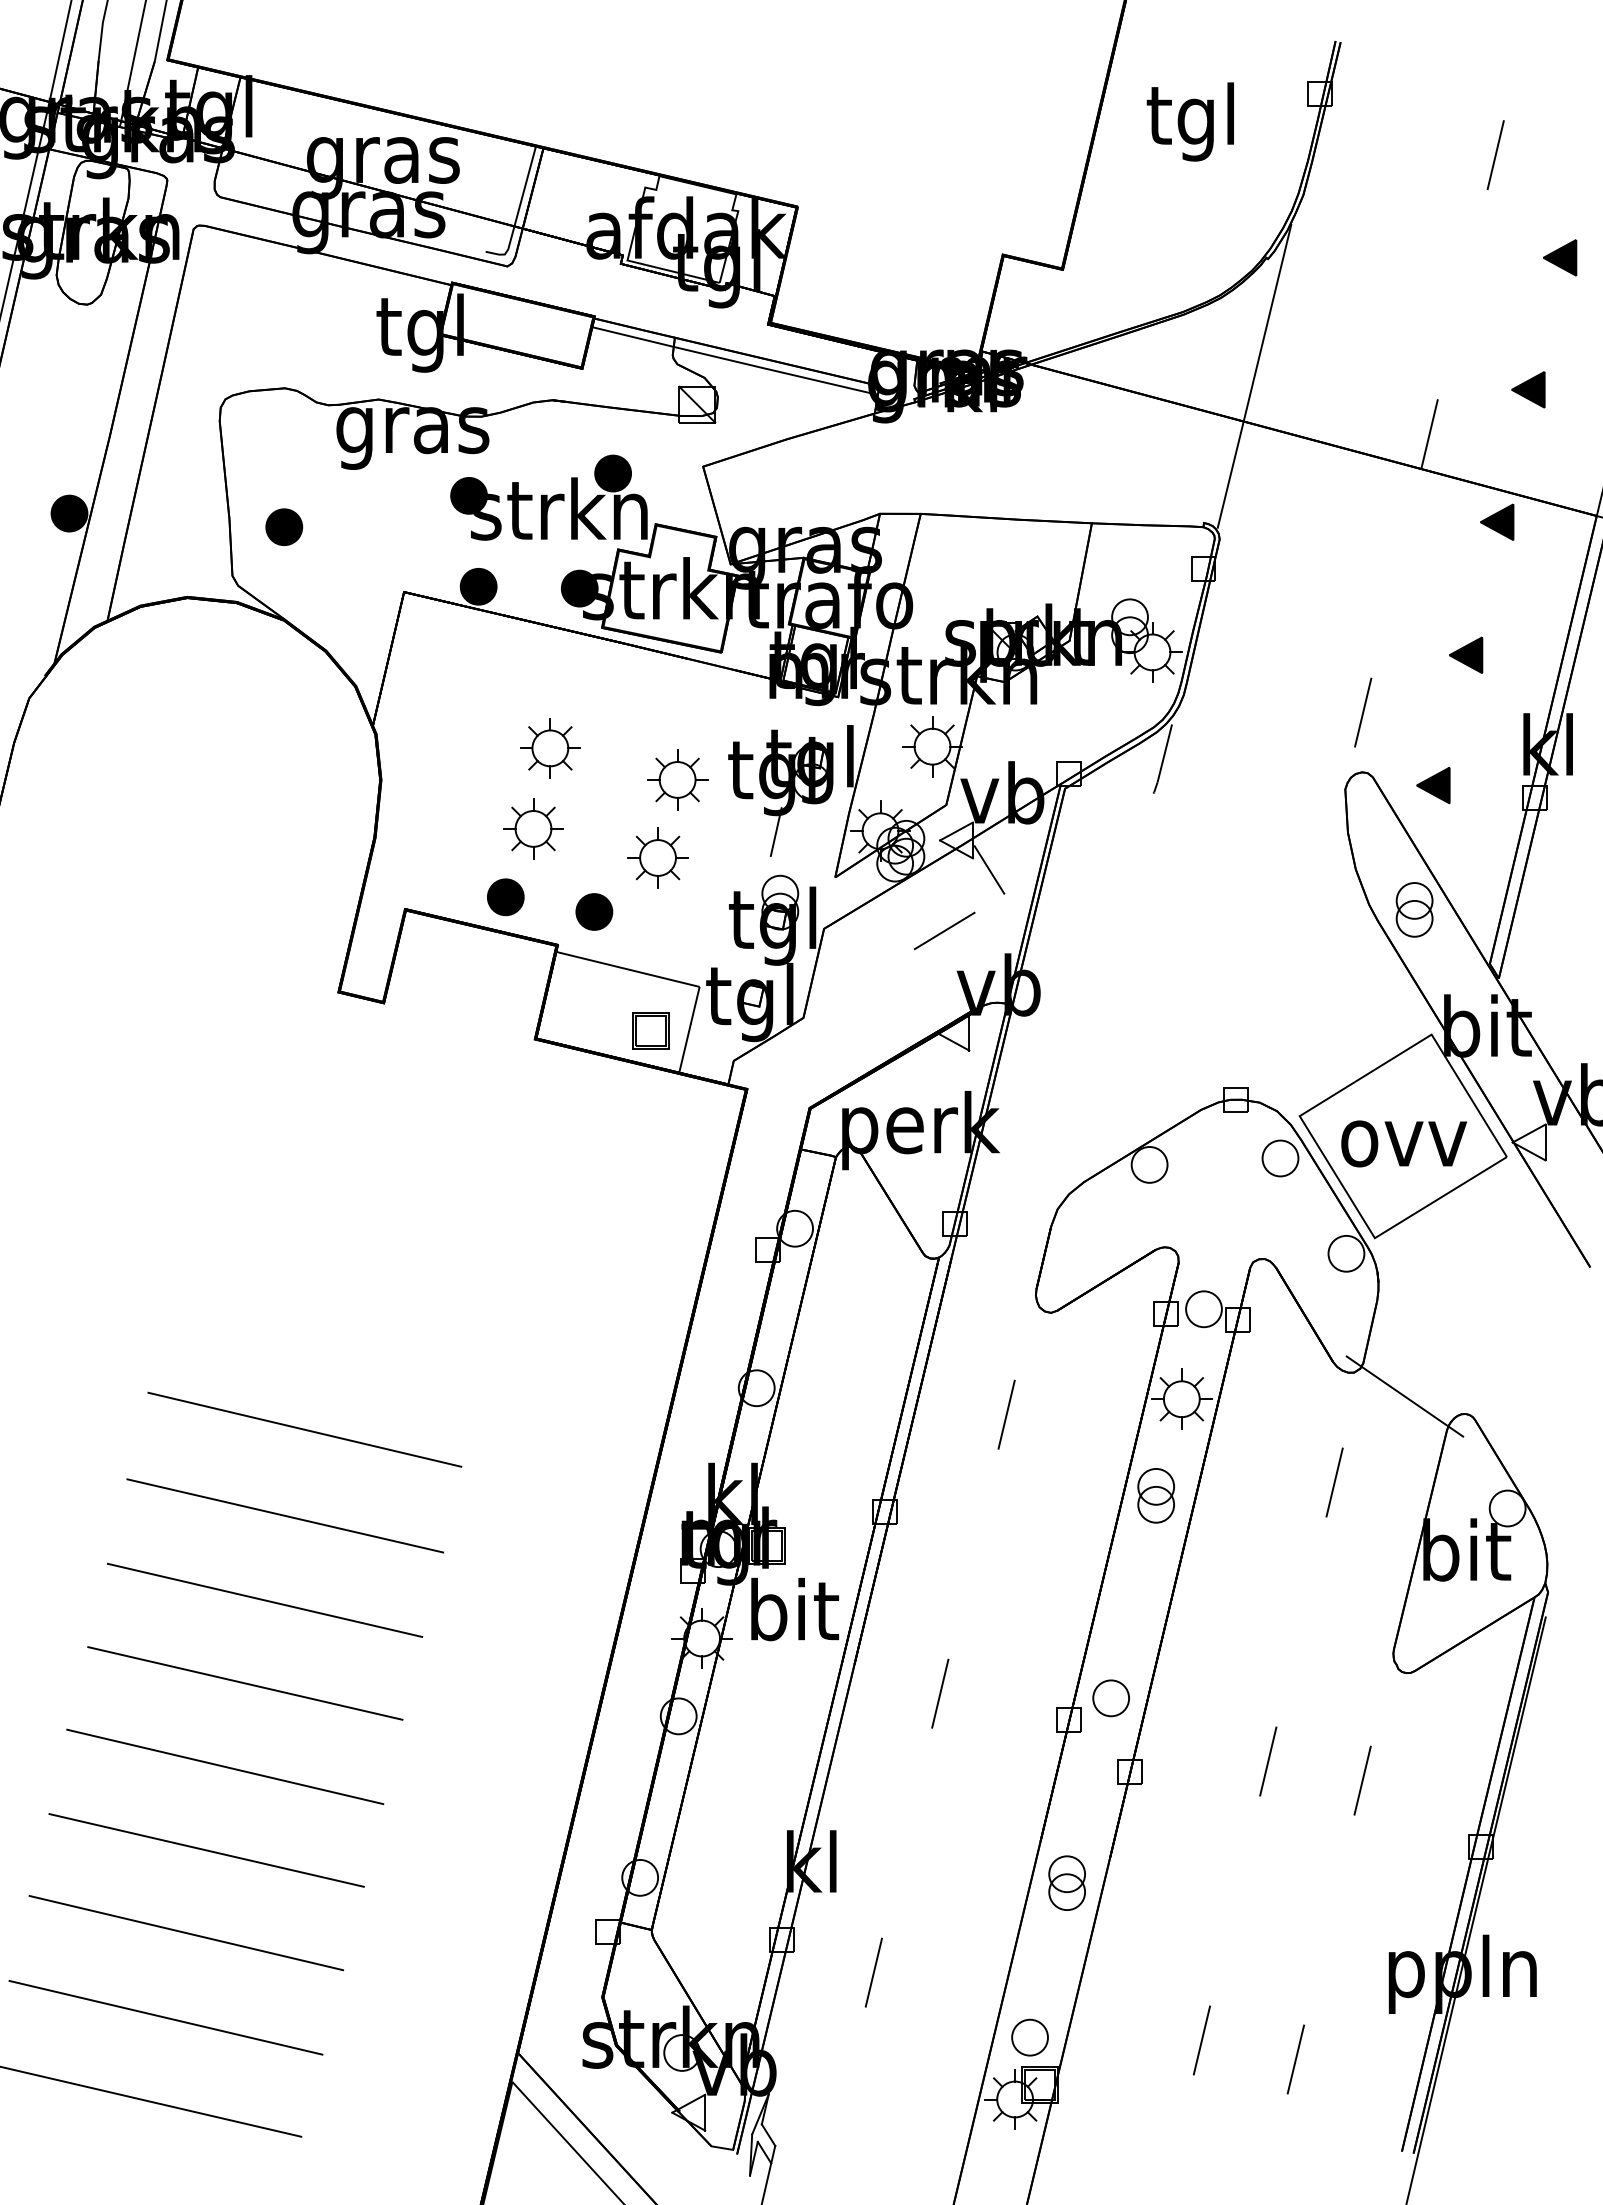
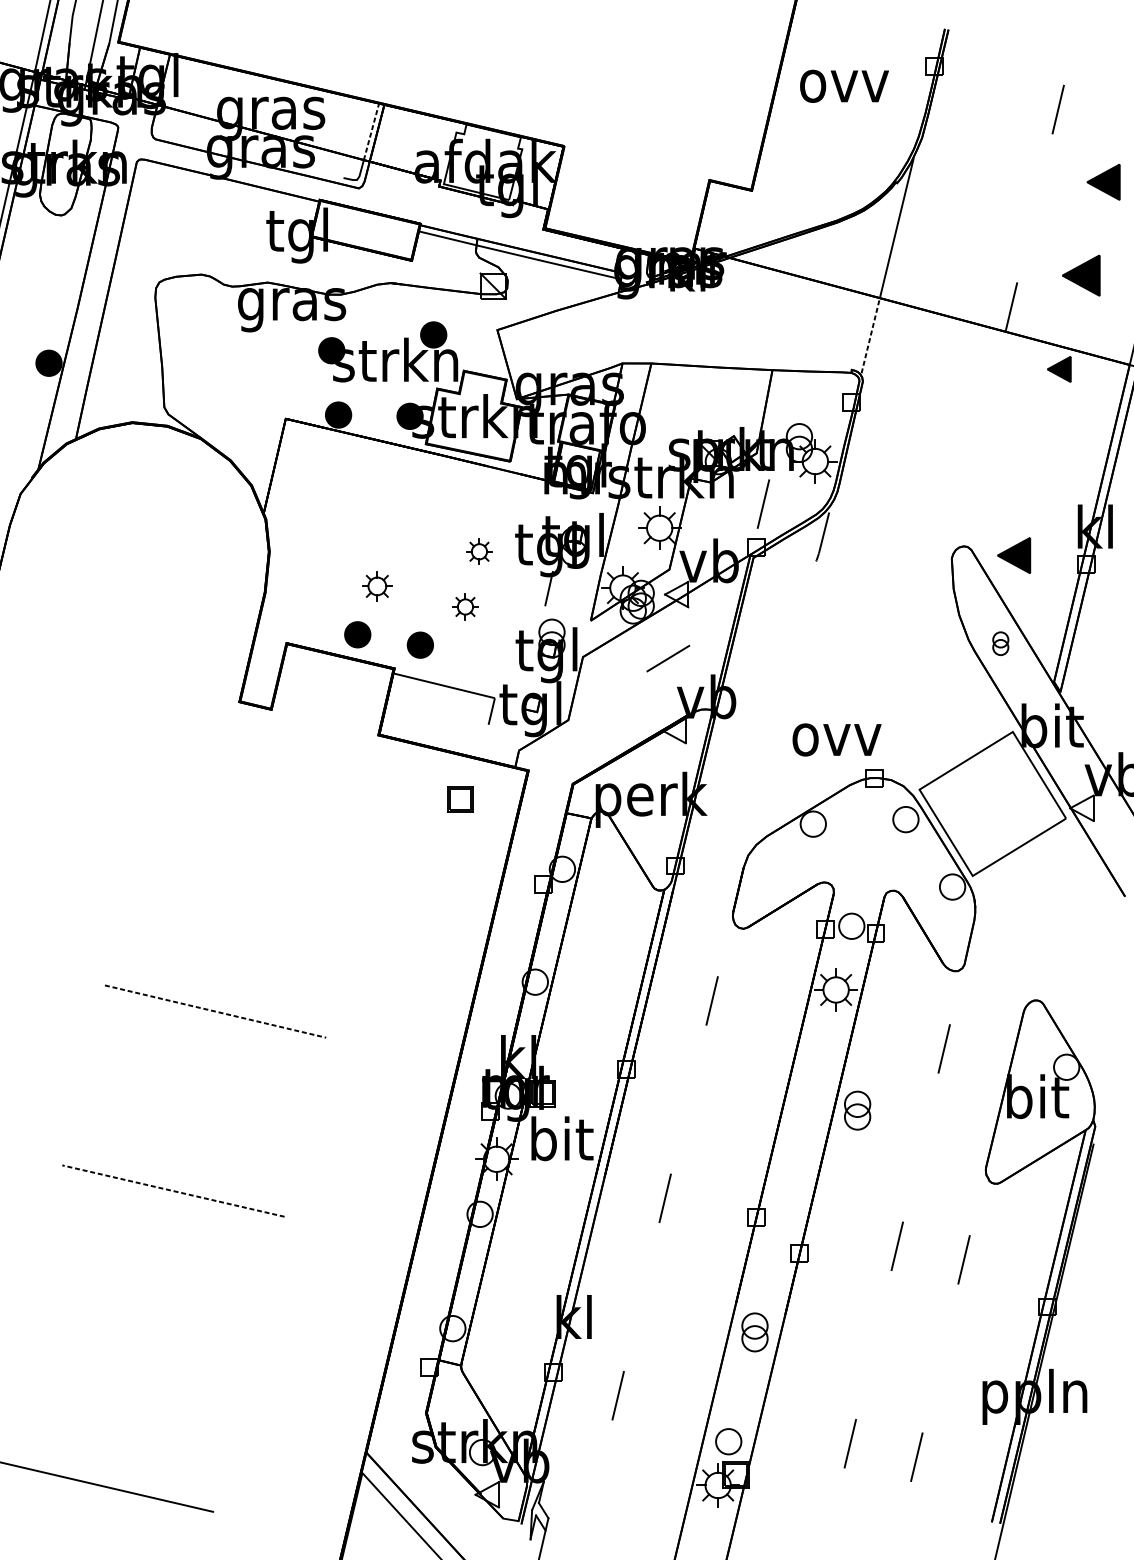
text: (1193, 121) -> (844, 85), tgl -> ovv
line: (525, 186) -> (371, 131), solid -> dashed
part: (1560, 257) -> (1104, 182), size x1.4
part: (1528, 389) -> (1081, 275), size x1.6
line: (1230, 474) -> (870, 335), solid -> dashed
part: (284, 527) -> (201, 373), removed
part: (1466, 654) -> (1037, 462), removed
line: (1363, 712) -> (763, 504), moved
part: (550, 748) -> (389, 529), removed
part: (677, 779) -> (479, 551), size x0.6
part: (1433, 785) -> (1014, 555), size x1.4
part: (533, 828) -> (377, 586), size x0.7
part: (657, 857) -> (465, 606), size x0.6
line: (989, 869) -> (700, 615), removed
part: (1414, 909) -> (1000, 643), size x0.6
part: (650, 1030) -> (460, 799), moved
line: (684, 1048) -> (484, 741), removed
text: (1404, 1143) -> (837, 739), moved
line: (1404, 1396) -> (993, 988), removed
line: (304, 1429) -> (215, 1011), solid -> dashed
part: (1155, 1495) -> (857, 1110), moved
line: (285, 1515) -> (201, 1072), removed
line: (264, 1599) -> (187, 1131), removed
line: (244, 1683) -> (172, 1191), solid -> dashed
part: (1110, 1698) -> (785, 1201), removed
line: (225, 1766) -> (159, 1249), removed
line: (206, 1850) -> (145, 1309), removed
line: (186, 1932) -> (131, 1367), removed
line: (165, 2017) -> (116, 1427), removed

